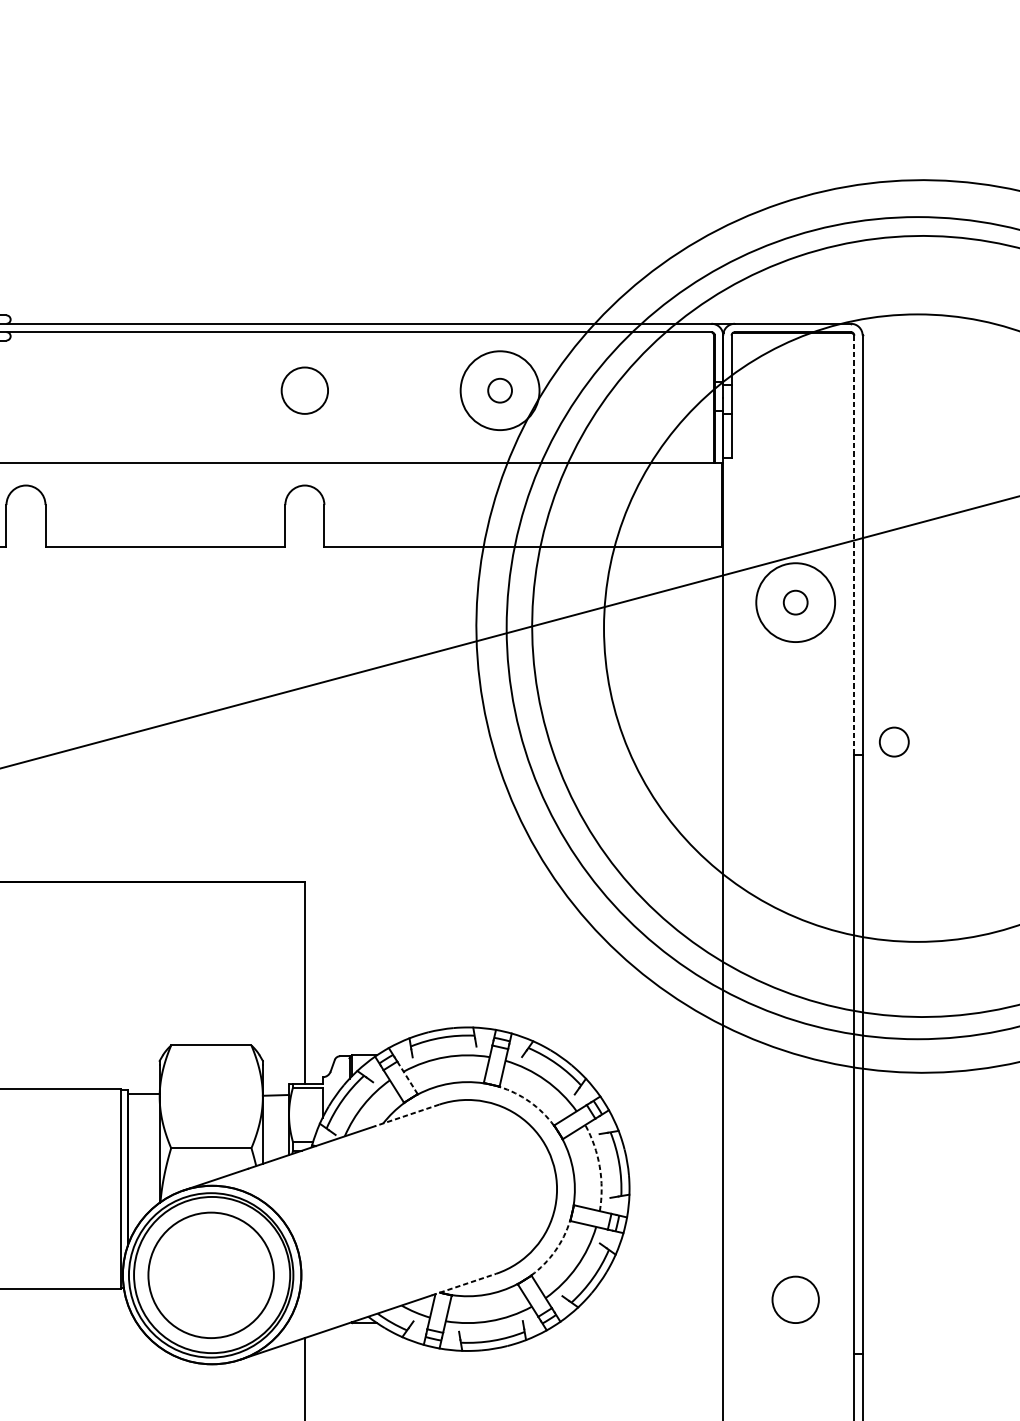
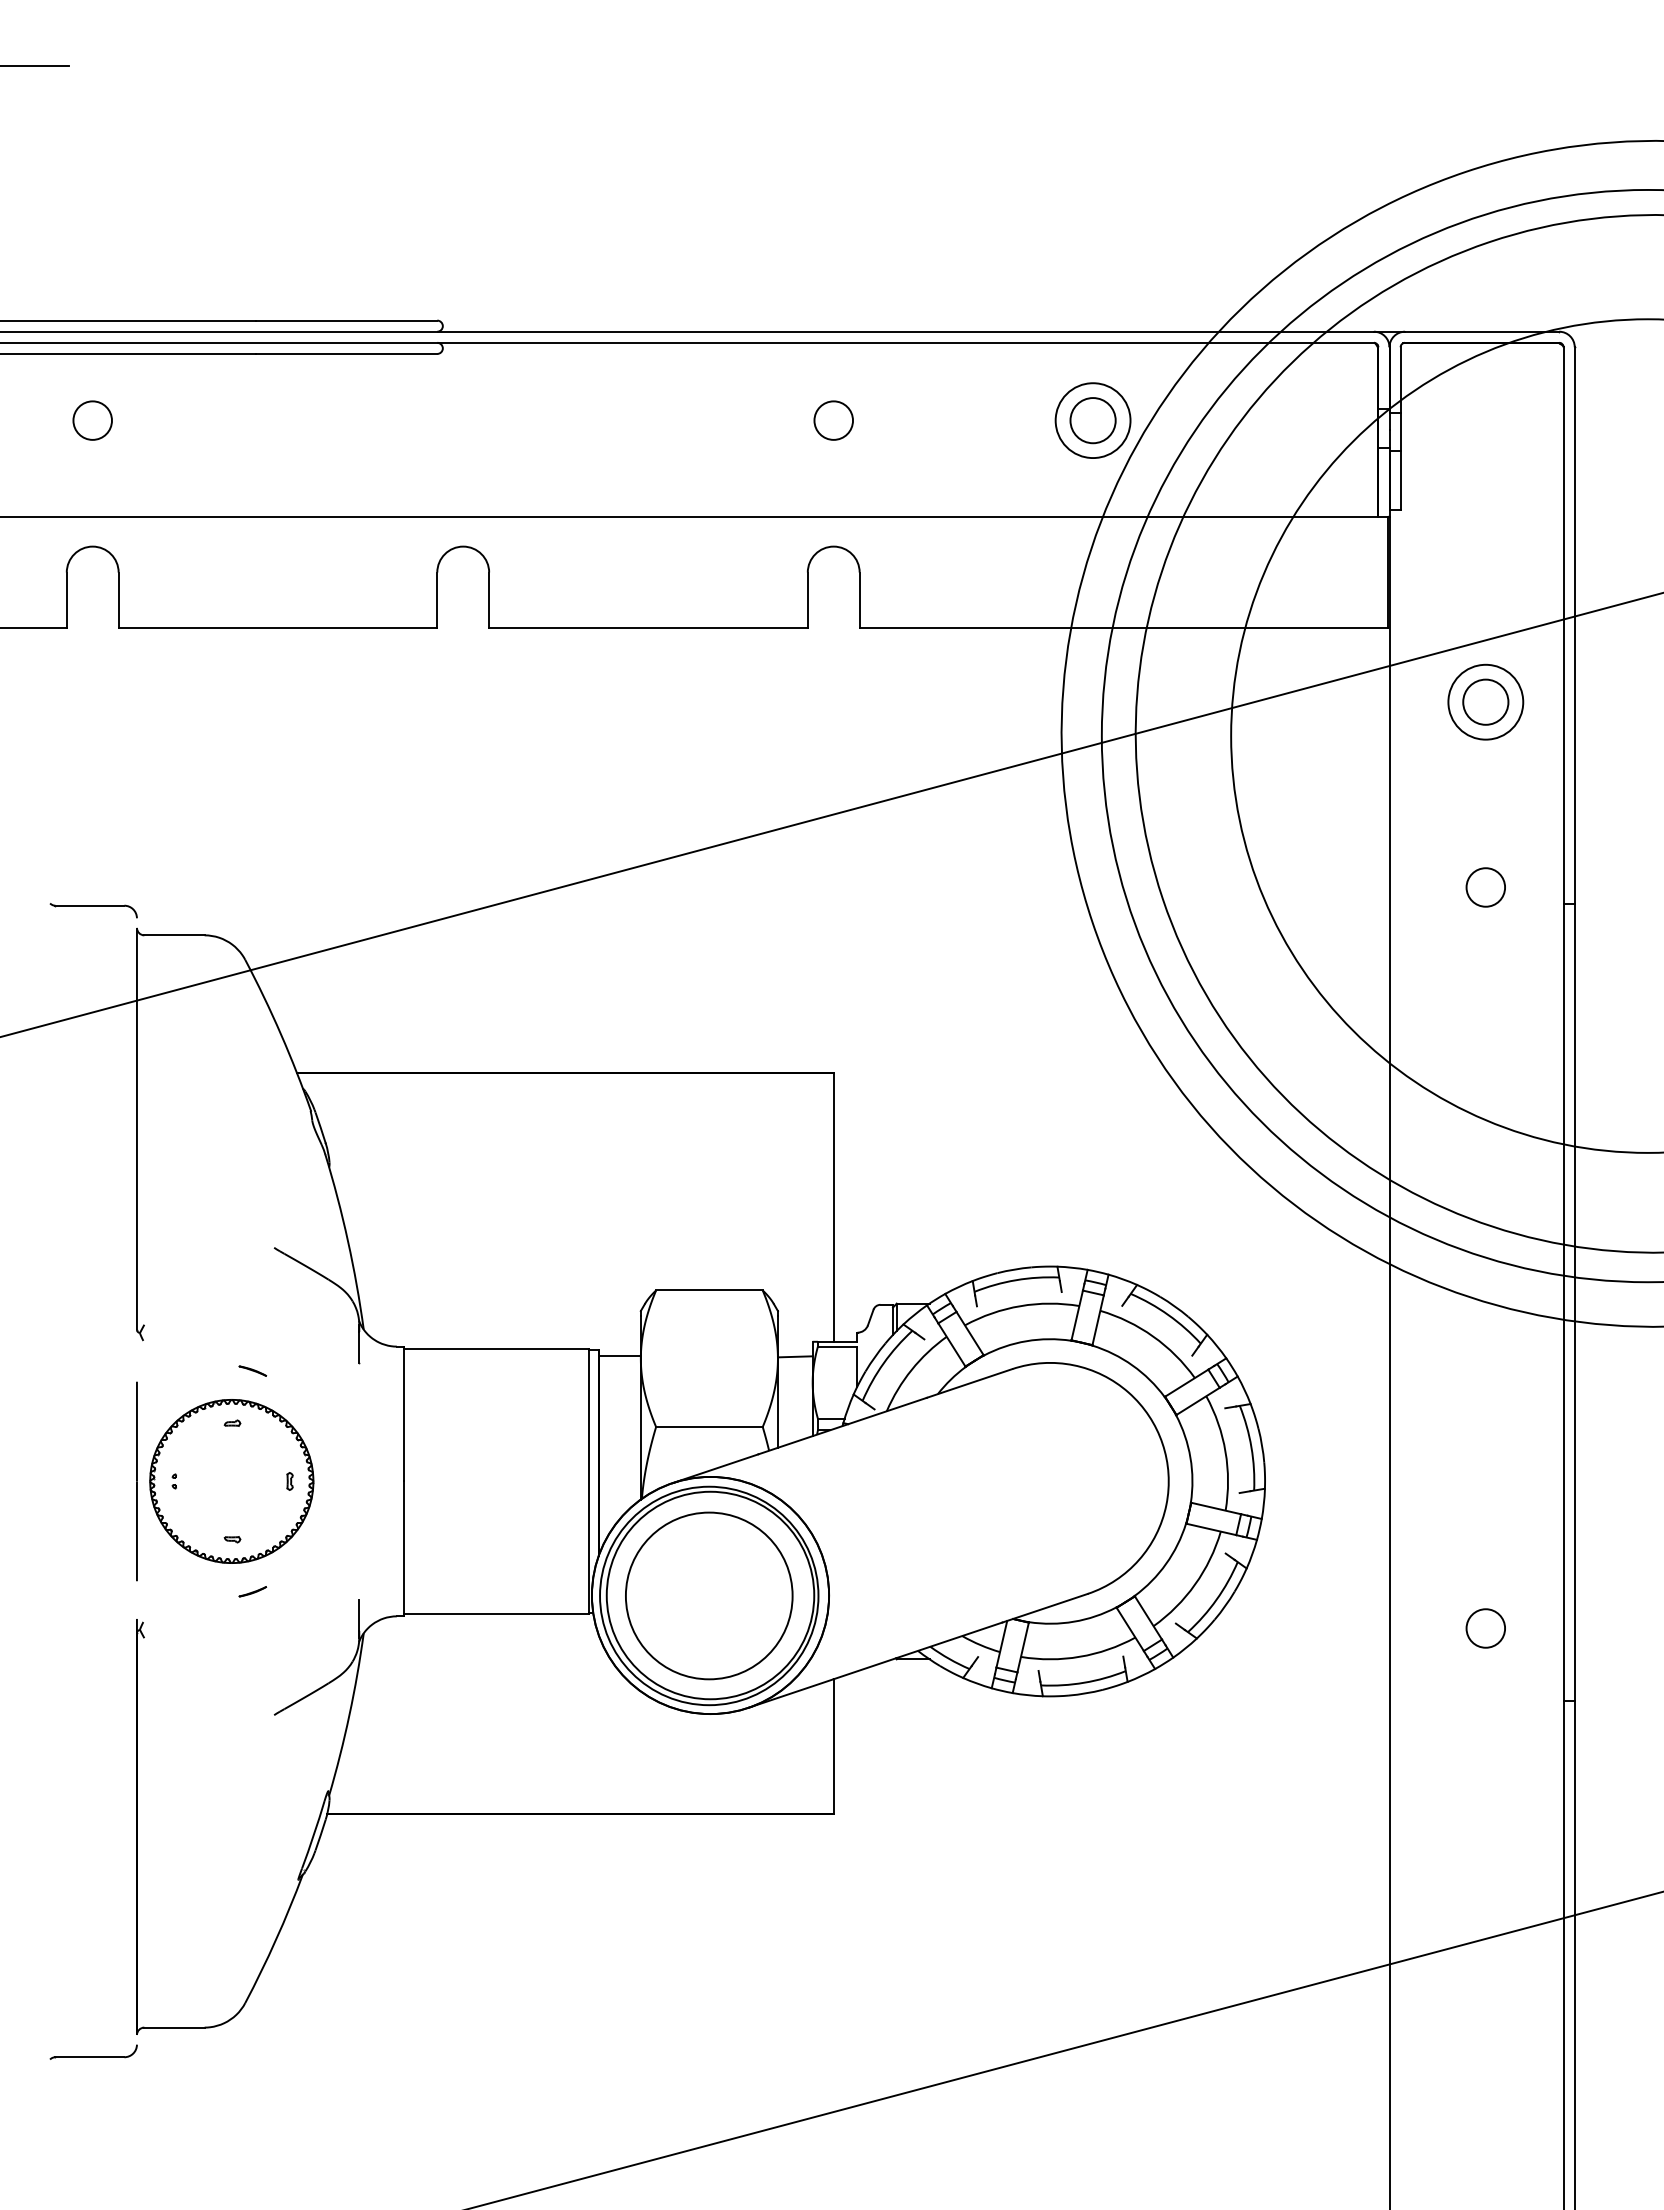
circle: (304, 390) -> (833, 420), size x0.62
circle: (499, 390) -> (1092, 420), size x0.71
circle: (499, 390) -> (1092, 420), size x1.43
line: (854, 545) -> (1563, 626), dashed -> solid
circle: (795, 602) -> (1485, 701), size x0.71
circle: (795, 602) -> (1485, 701), size x1.43
circle: (894, 742) -> (1485, 887), moved
line: (407, 1077) -> (970, 1333), dashed -> solid
arc: (529, 1101) -> (1132, 1365), dashed -> solid
line: (407, 1115) -> (969, 1383), dashed -> solid
arc: (599, 1166) -> (1225, 1451), dashed -> solid
arc: (555, 1250) -> (1166, 1563), dashed -> solid
line: (464, 1284) -> (1045, 1608), dashed -> solid
circle: (795, 1299) -> (1485, 1628), size x0.62

